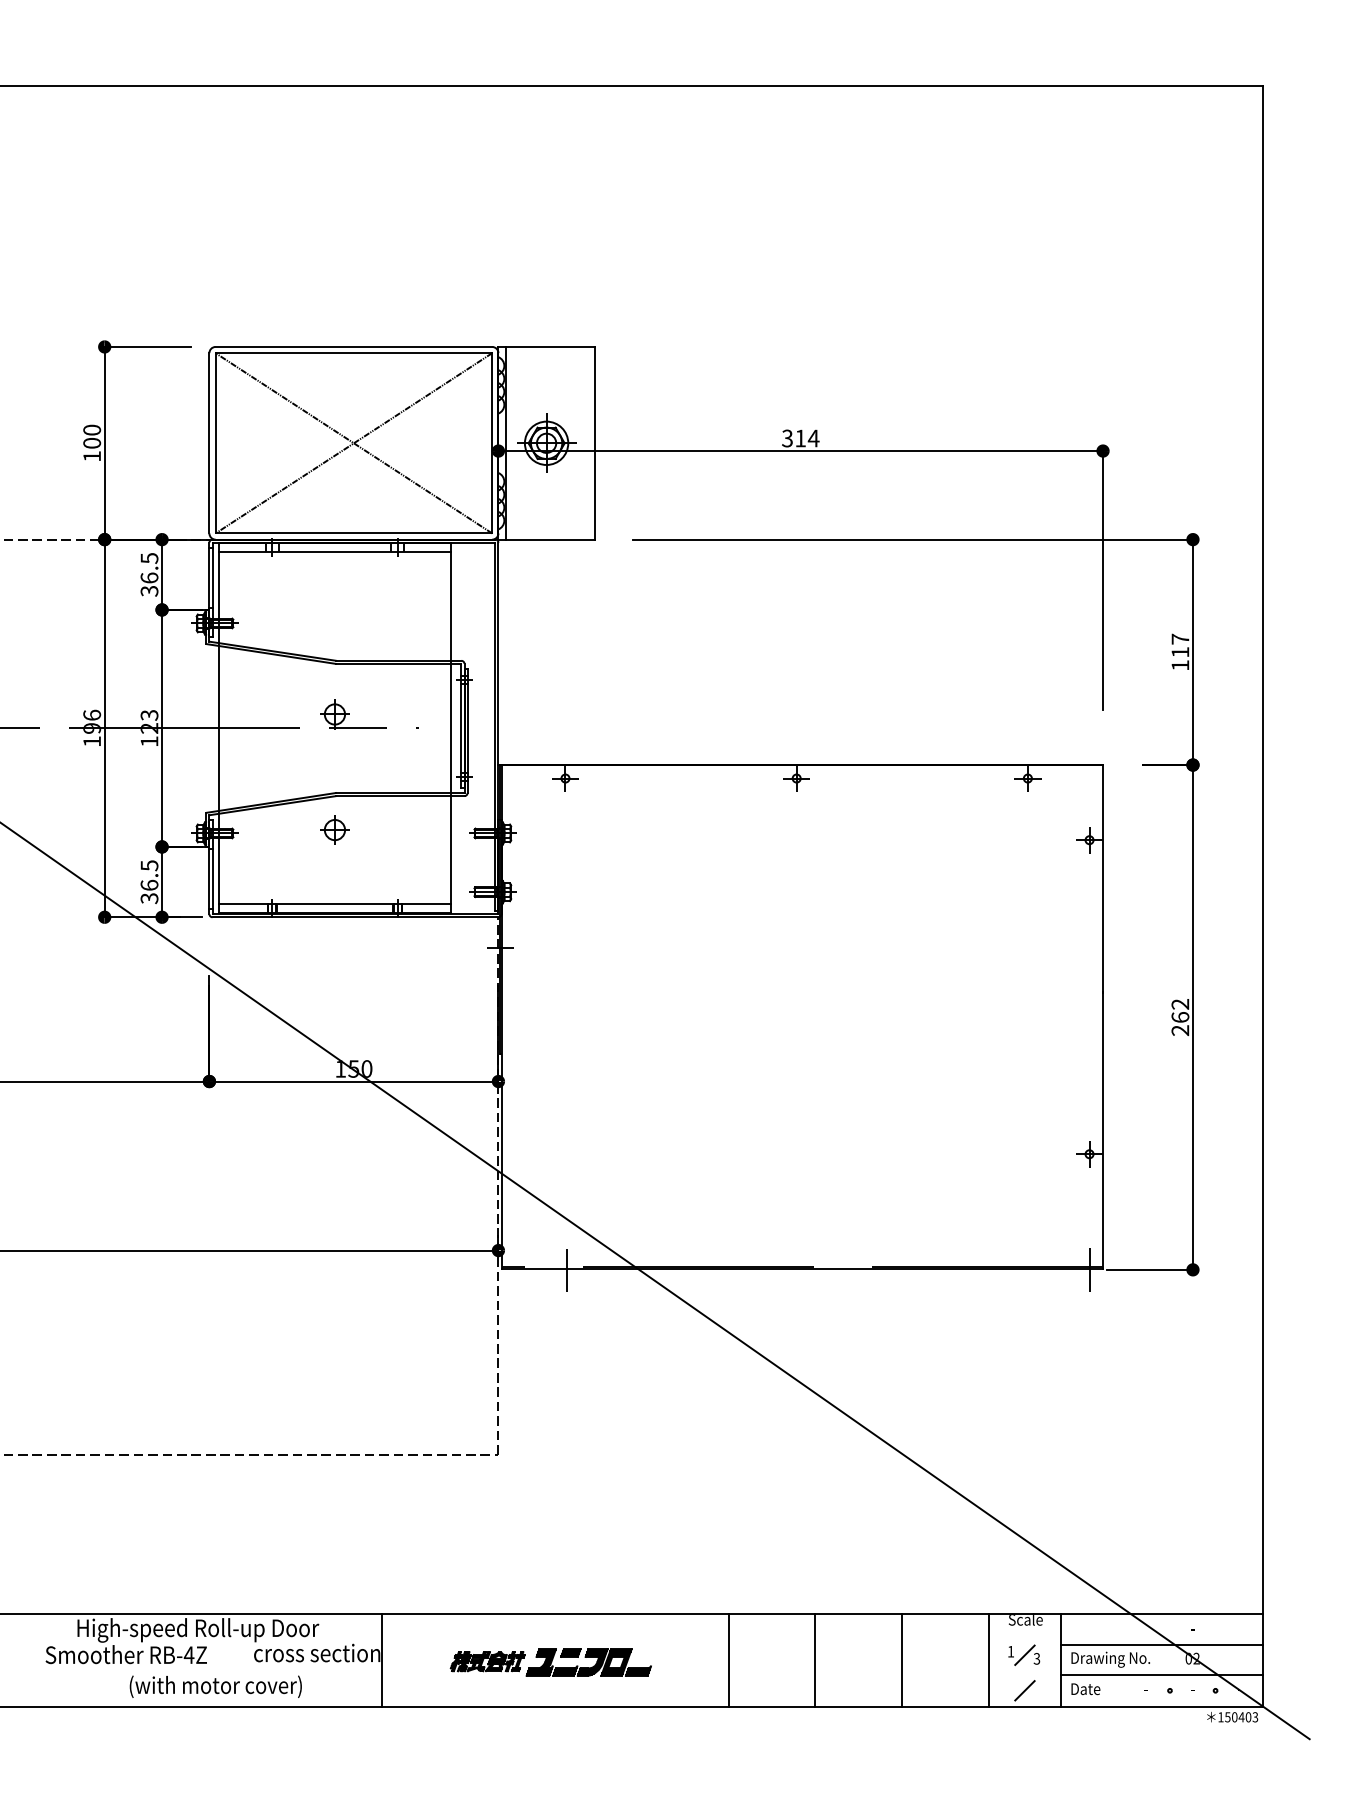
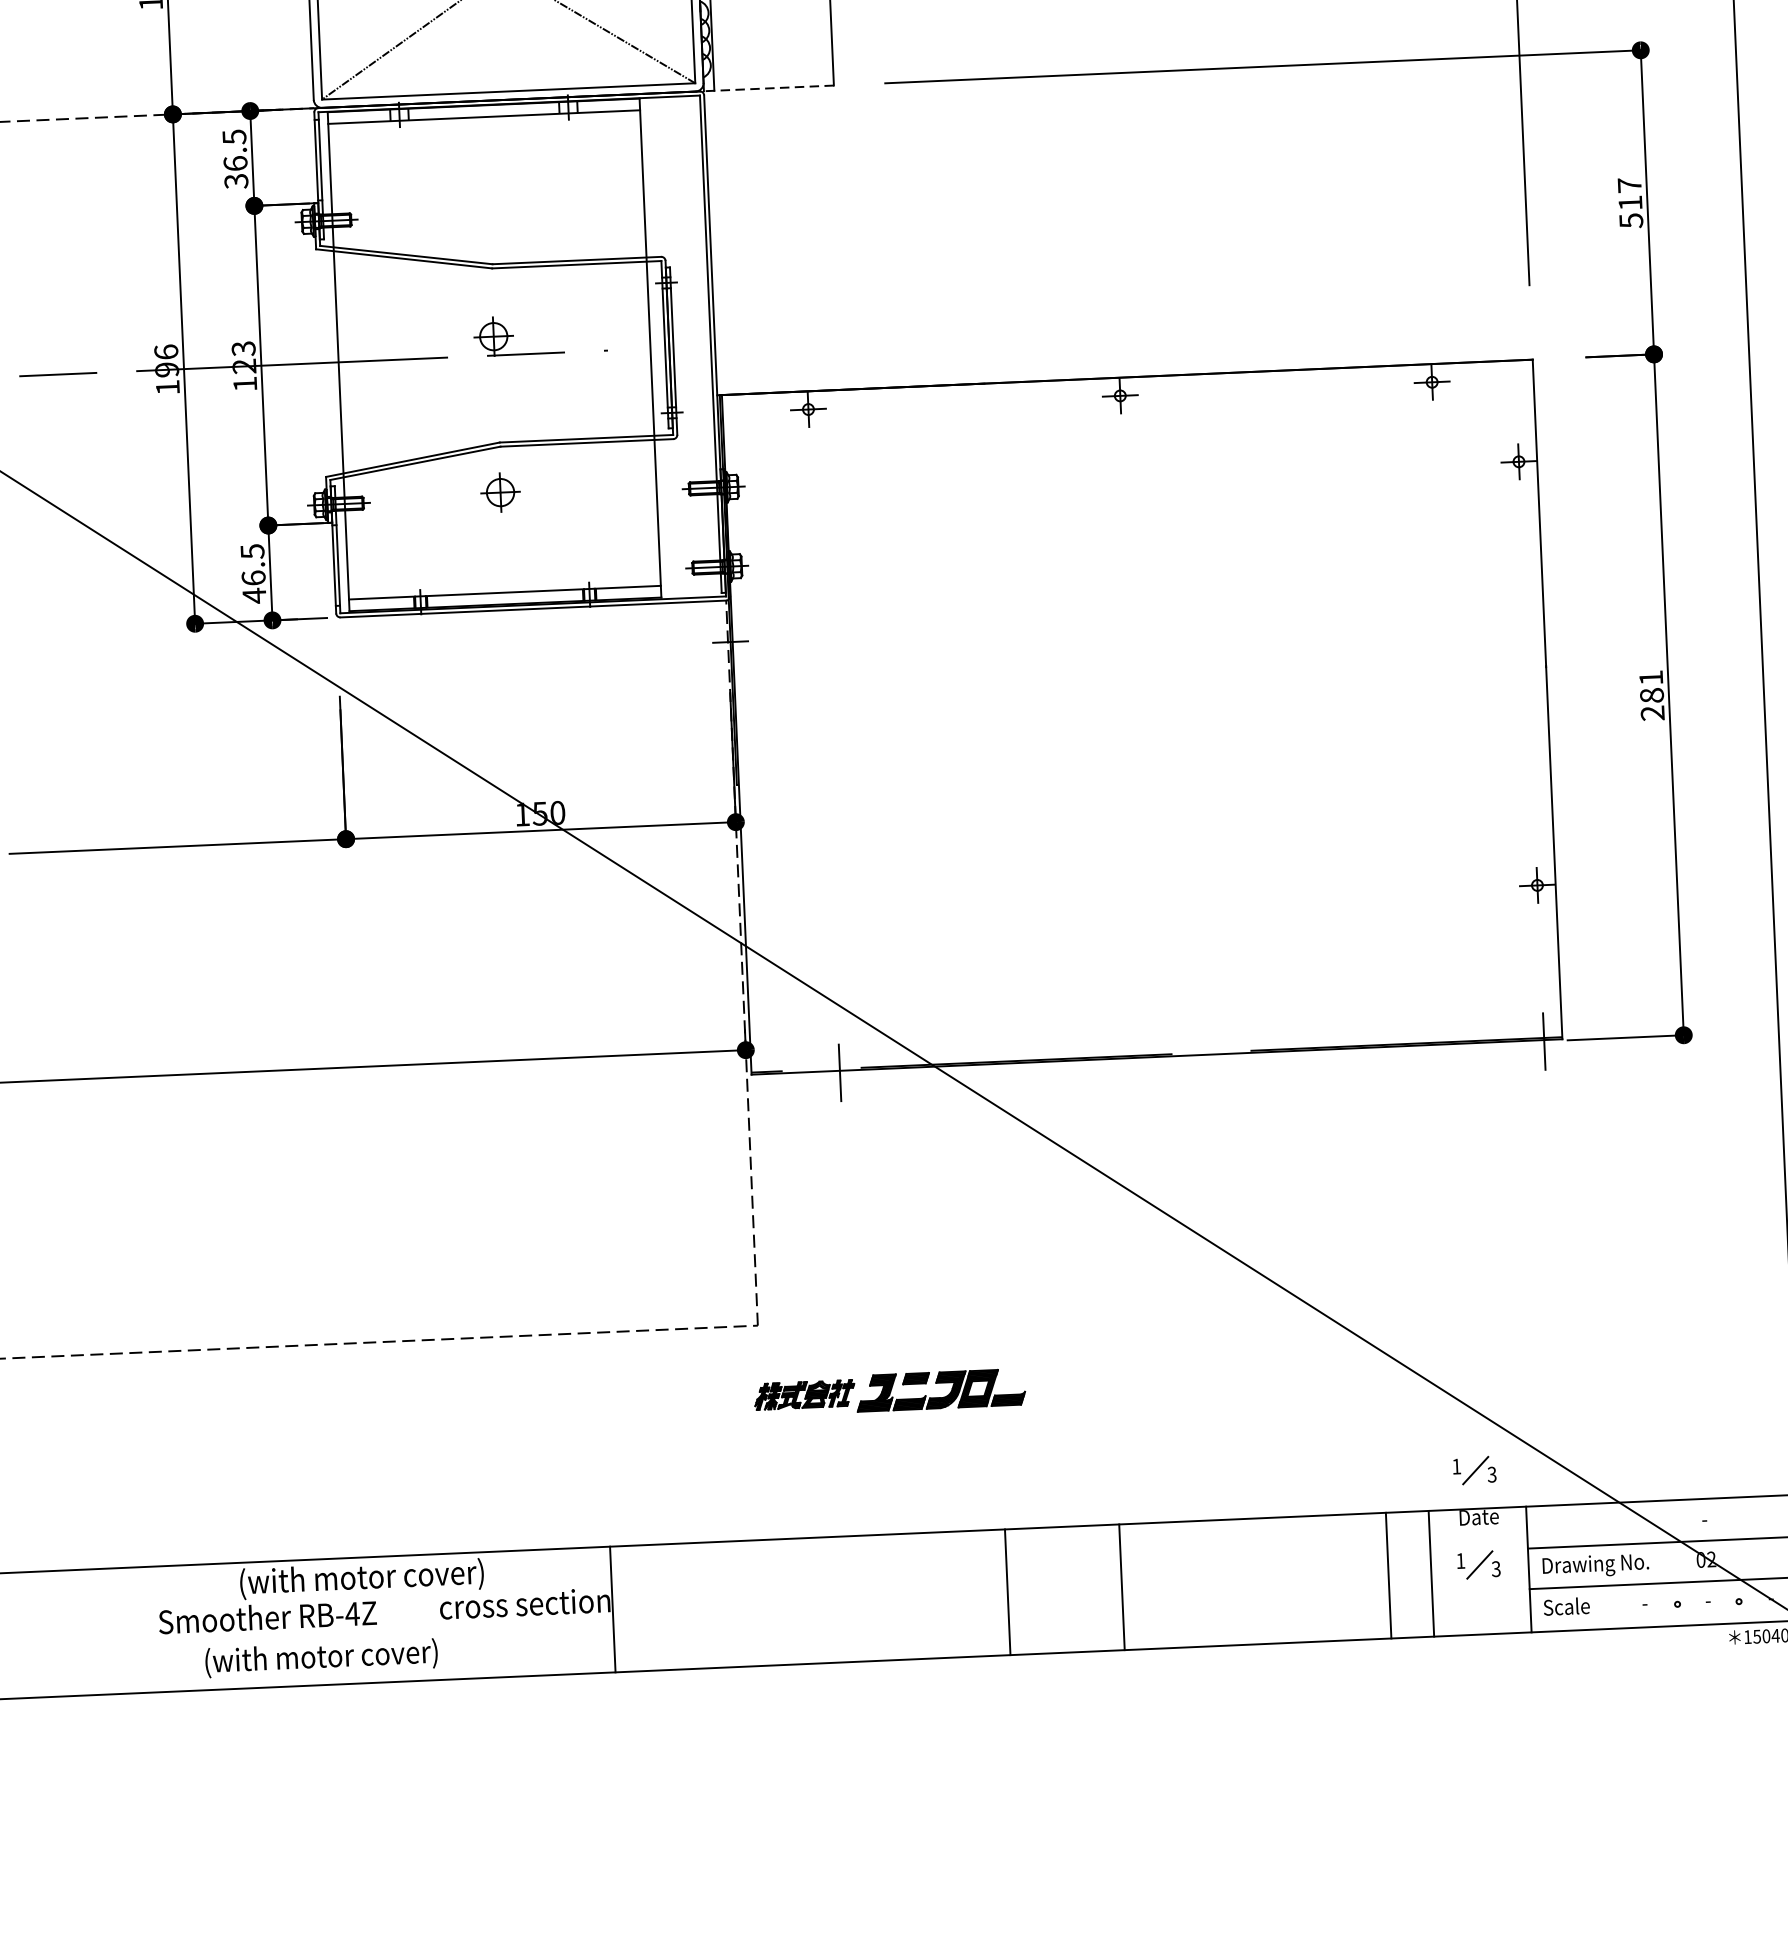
line: (546, 539) -> (768, 88), solid -> dashed
text: (1180, 665) -> (1631, 220), 117 -> 517
text: (149, 898) -> (254, 595), 36.5 -> 46.5
text: (1180, 1010) -> (1651, 686), 262 -> 281
part: (1024, 1584) -> (1475, 1469), added
text: (1025, 1620) -> (1478, 1518), Scale -> Date
text: (198, 1629) -> (363, 1578), High-speed Roll-up Door -> (with motor cover)
line: (728, 1659) -> (1007, 1591), moved
line: (815, 1659) -> (1122, 1586), moved
line: (902, 1659) -> (1389, 1574), moved
part: (550, 1662) -> (889, 1392), moved
text: (215, 1686) -> (321, 1657), moved
text: (1087, 1688) -> (1566, 1606), Date -> Scale
line: (1024, 1690) -> (1481, 1612), removed

